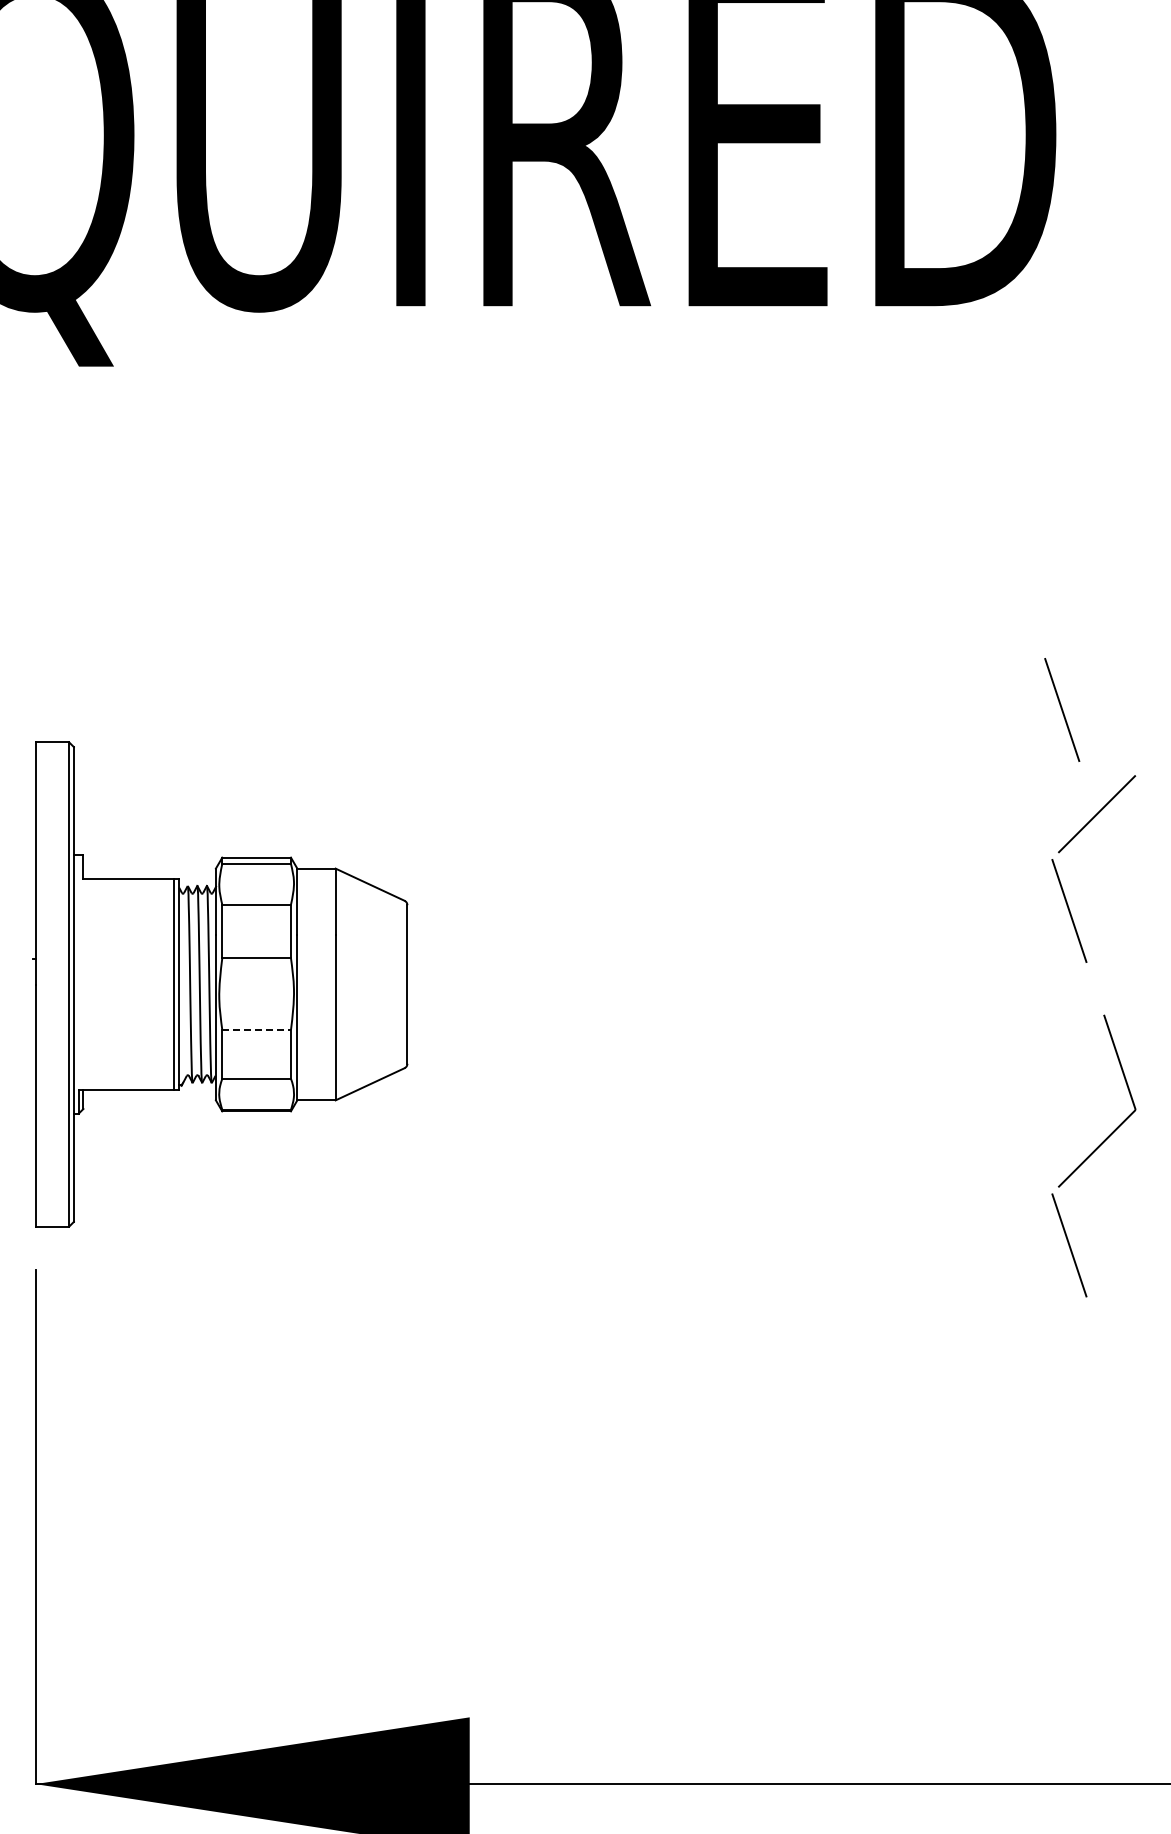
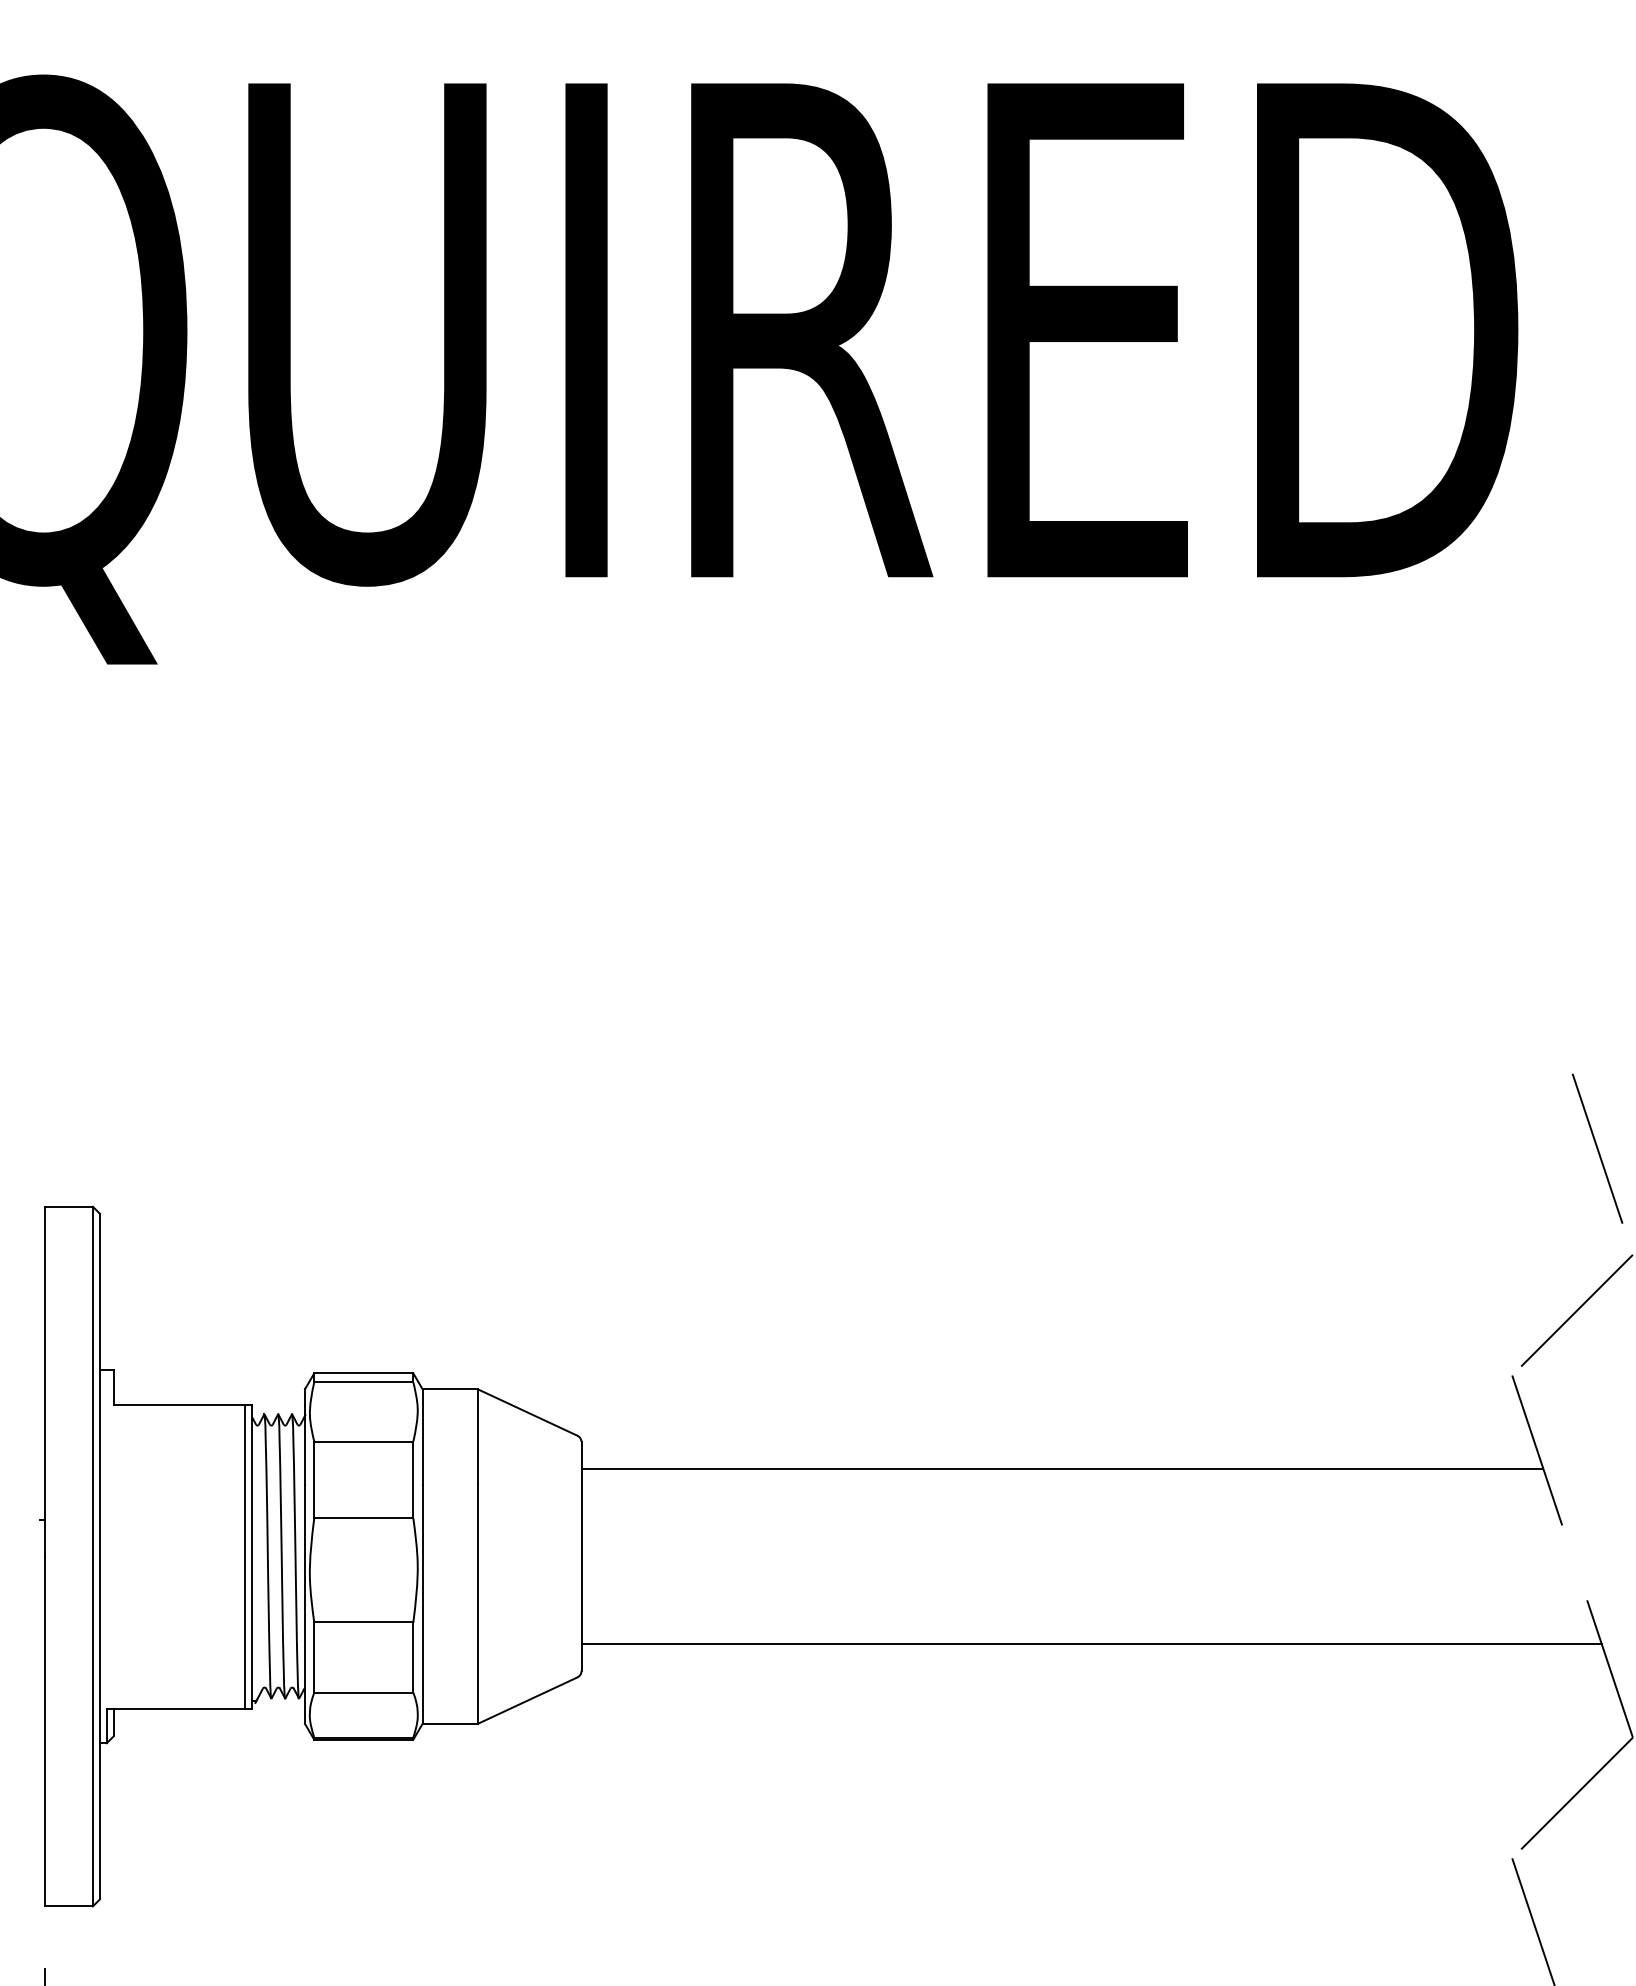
line: (1062, 709) -> (1597, 1147), moved
line: (740, 923) -> (1062, 1468), added
line: (257, 1030) -> (365, 1622), dashed -> solid
line: (760, 1045) -> (1091, 1644), added

